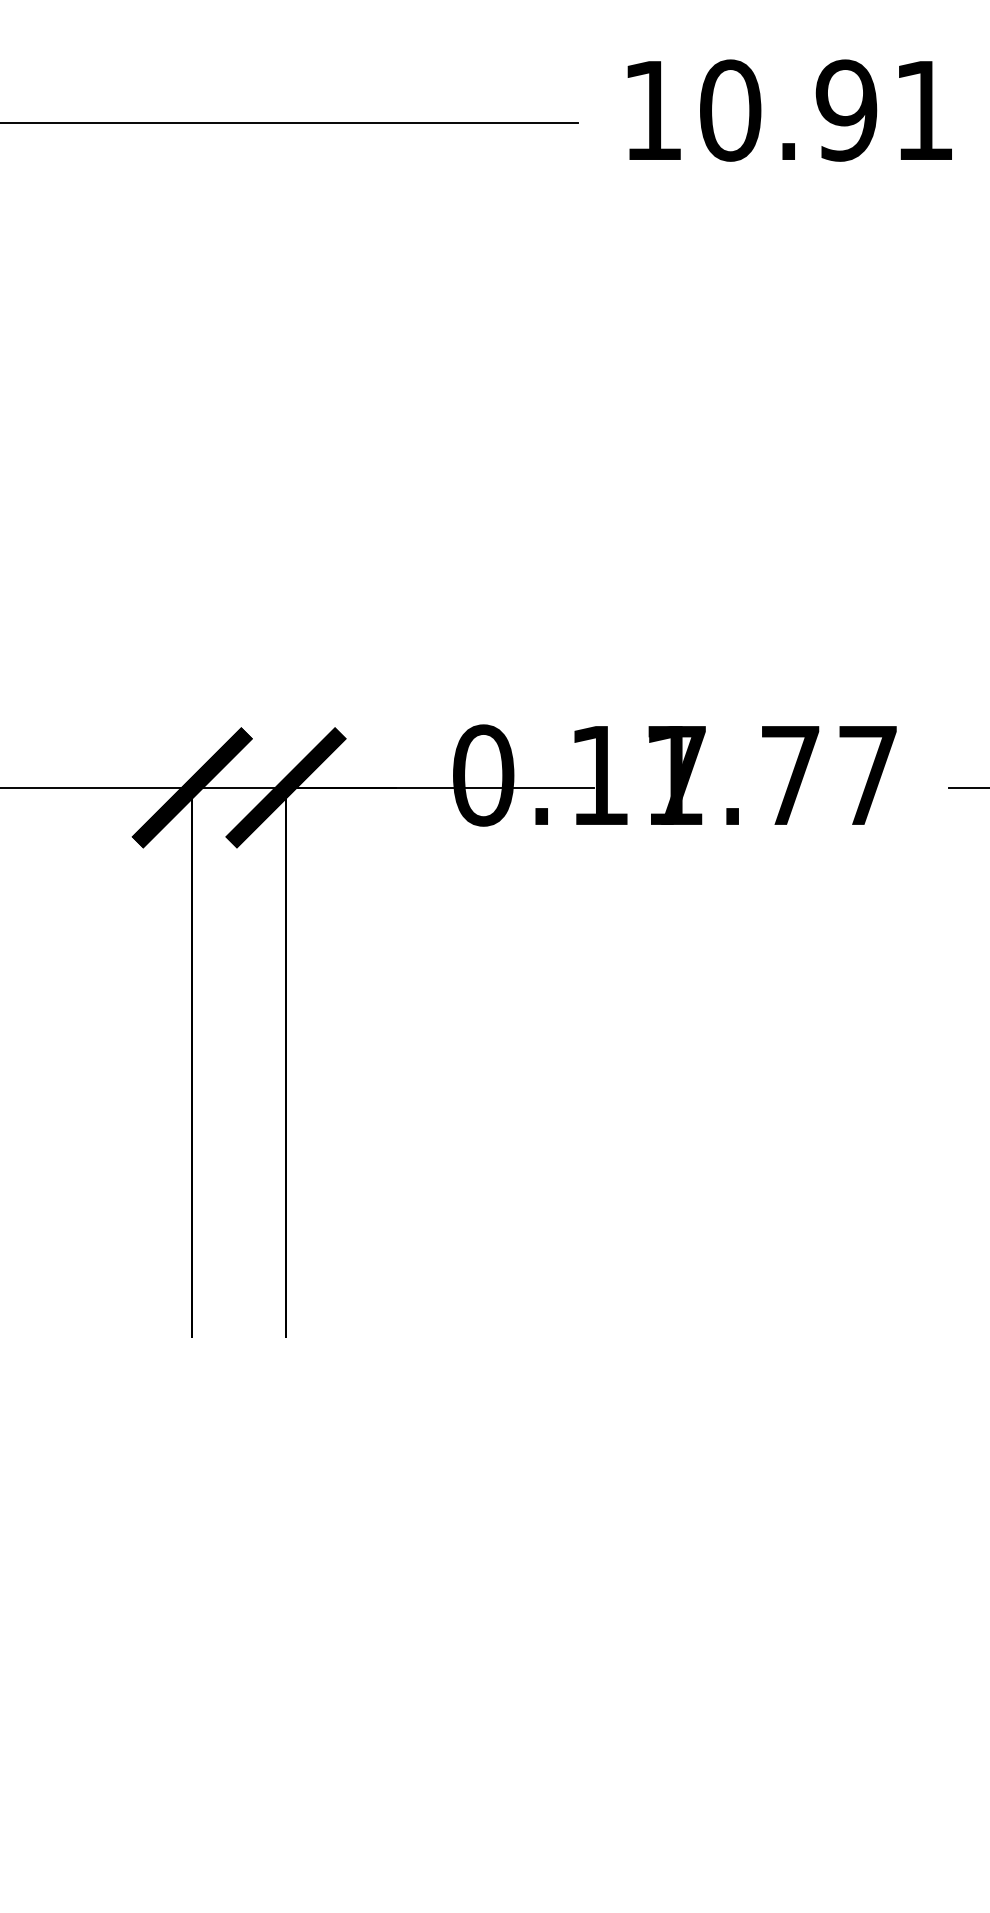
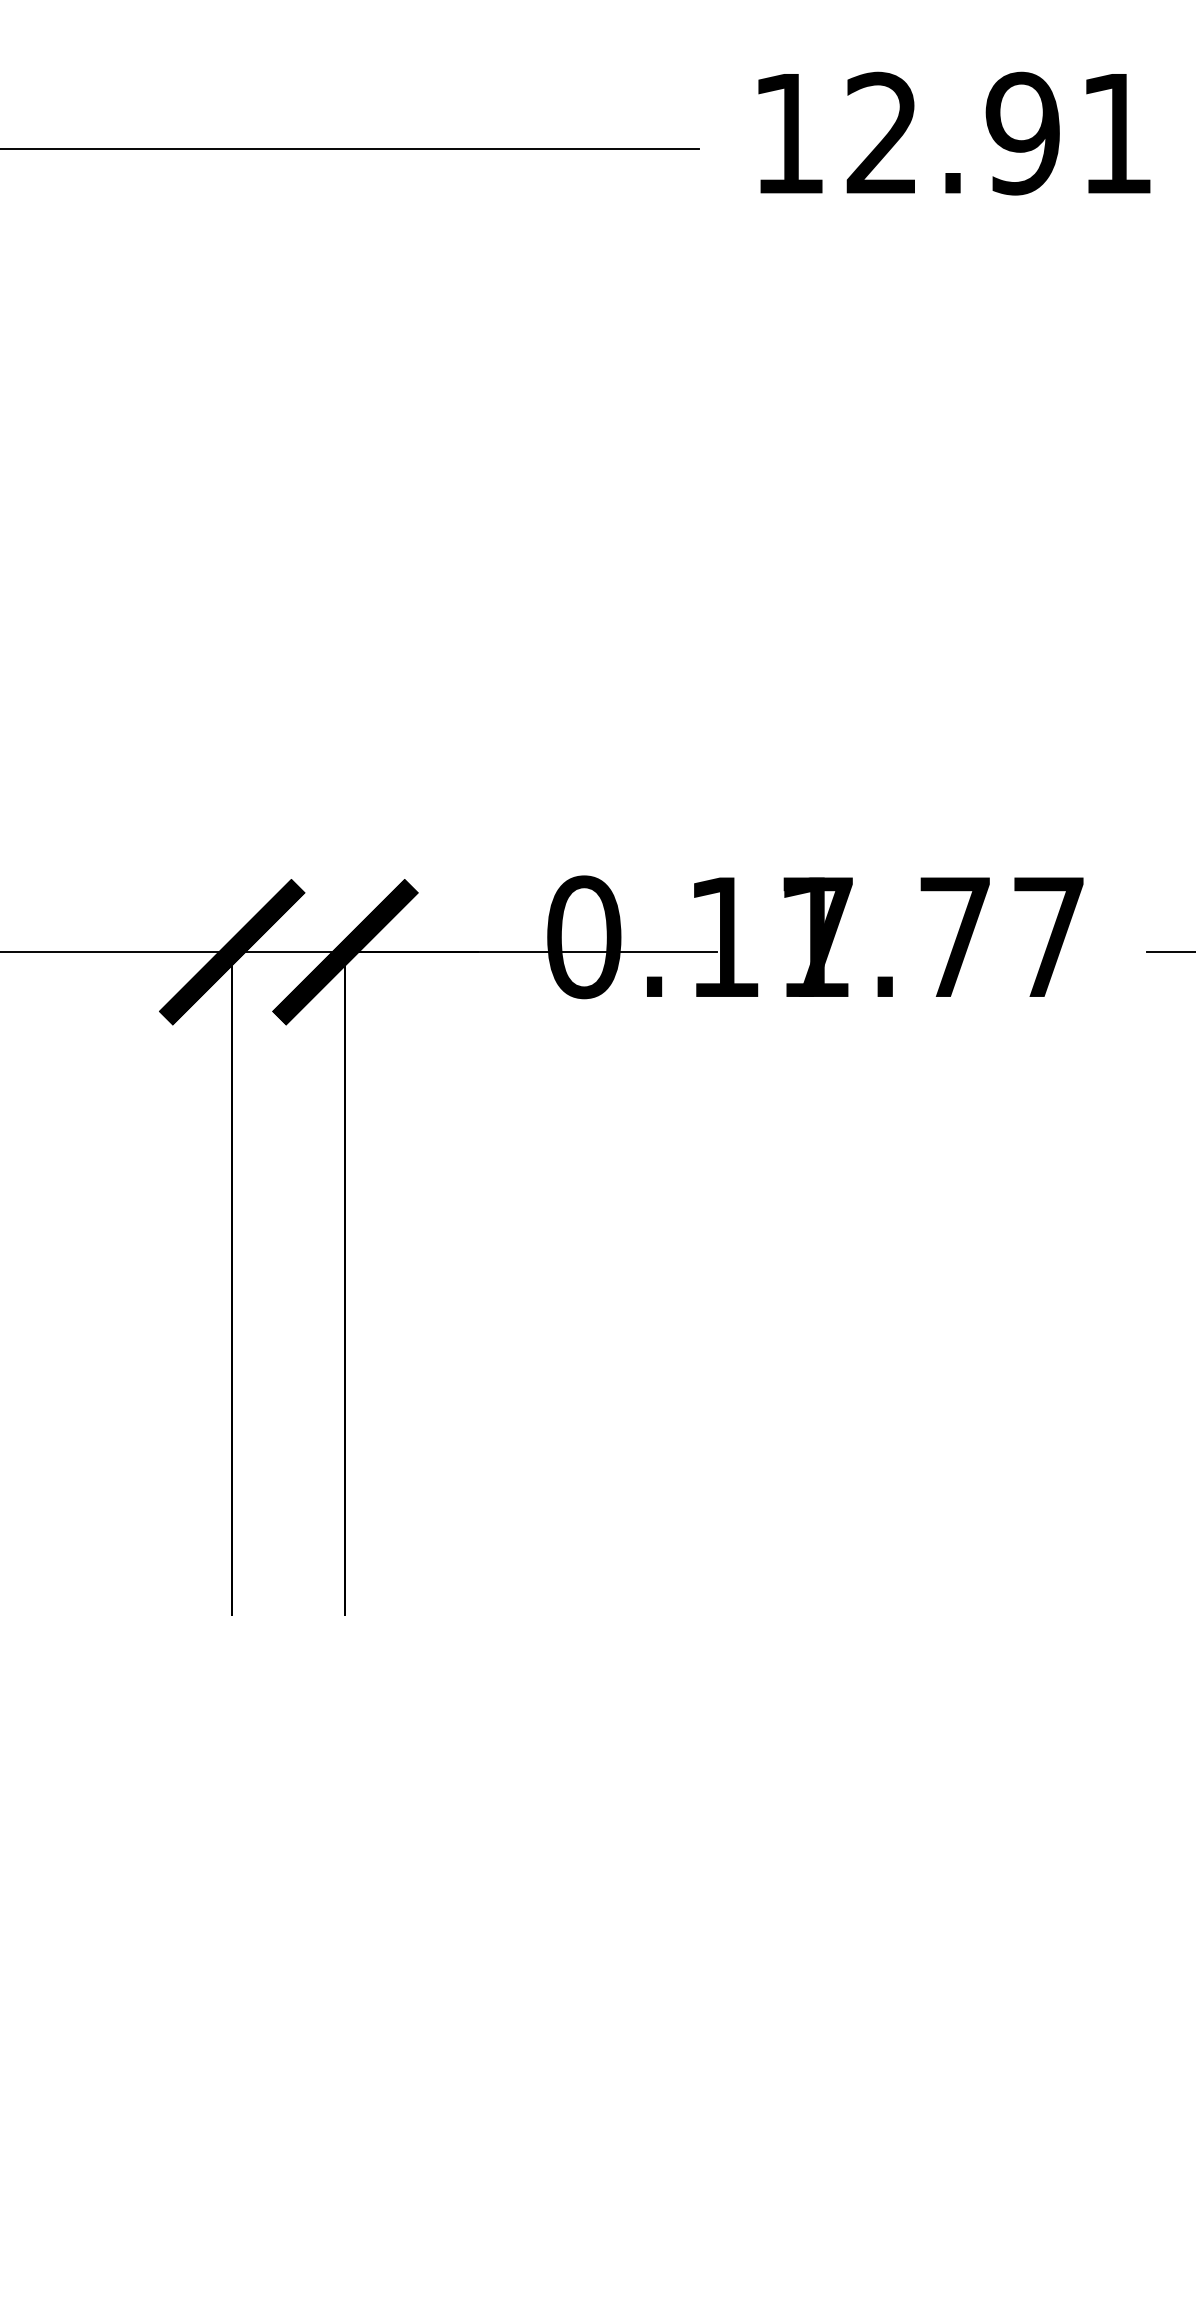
text: (730, 110) -> (882, 133), 10.91 -> 12.91

